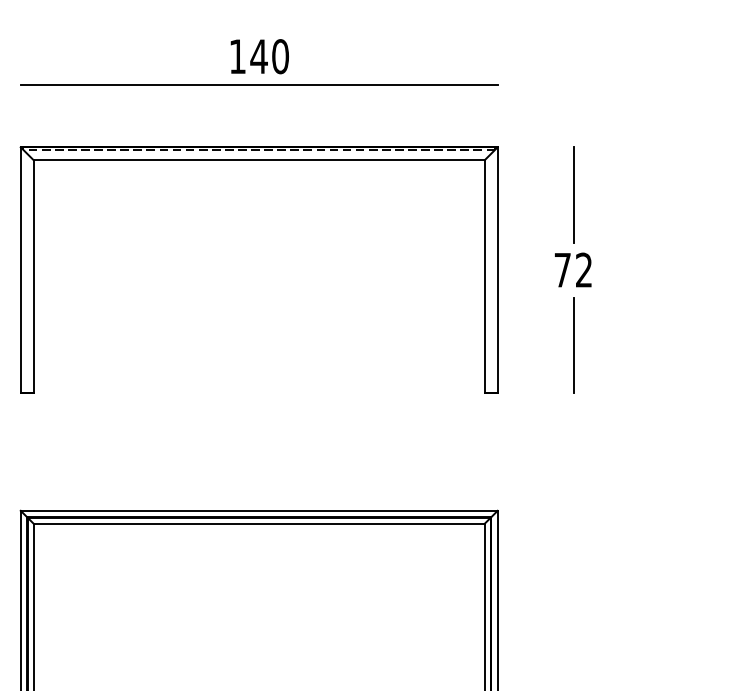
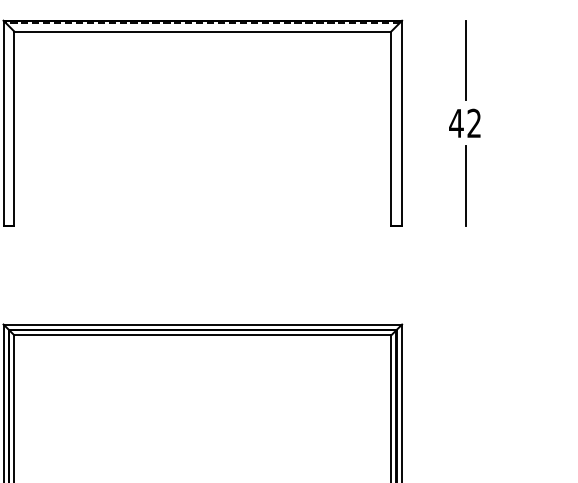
text: (562, 270) -> (456, 123), 72 -> 42

